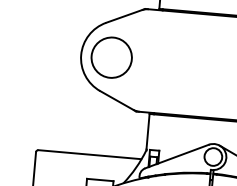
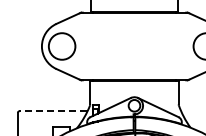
line: (90, 154) -> (53, 111), solid -> dashed

